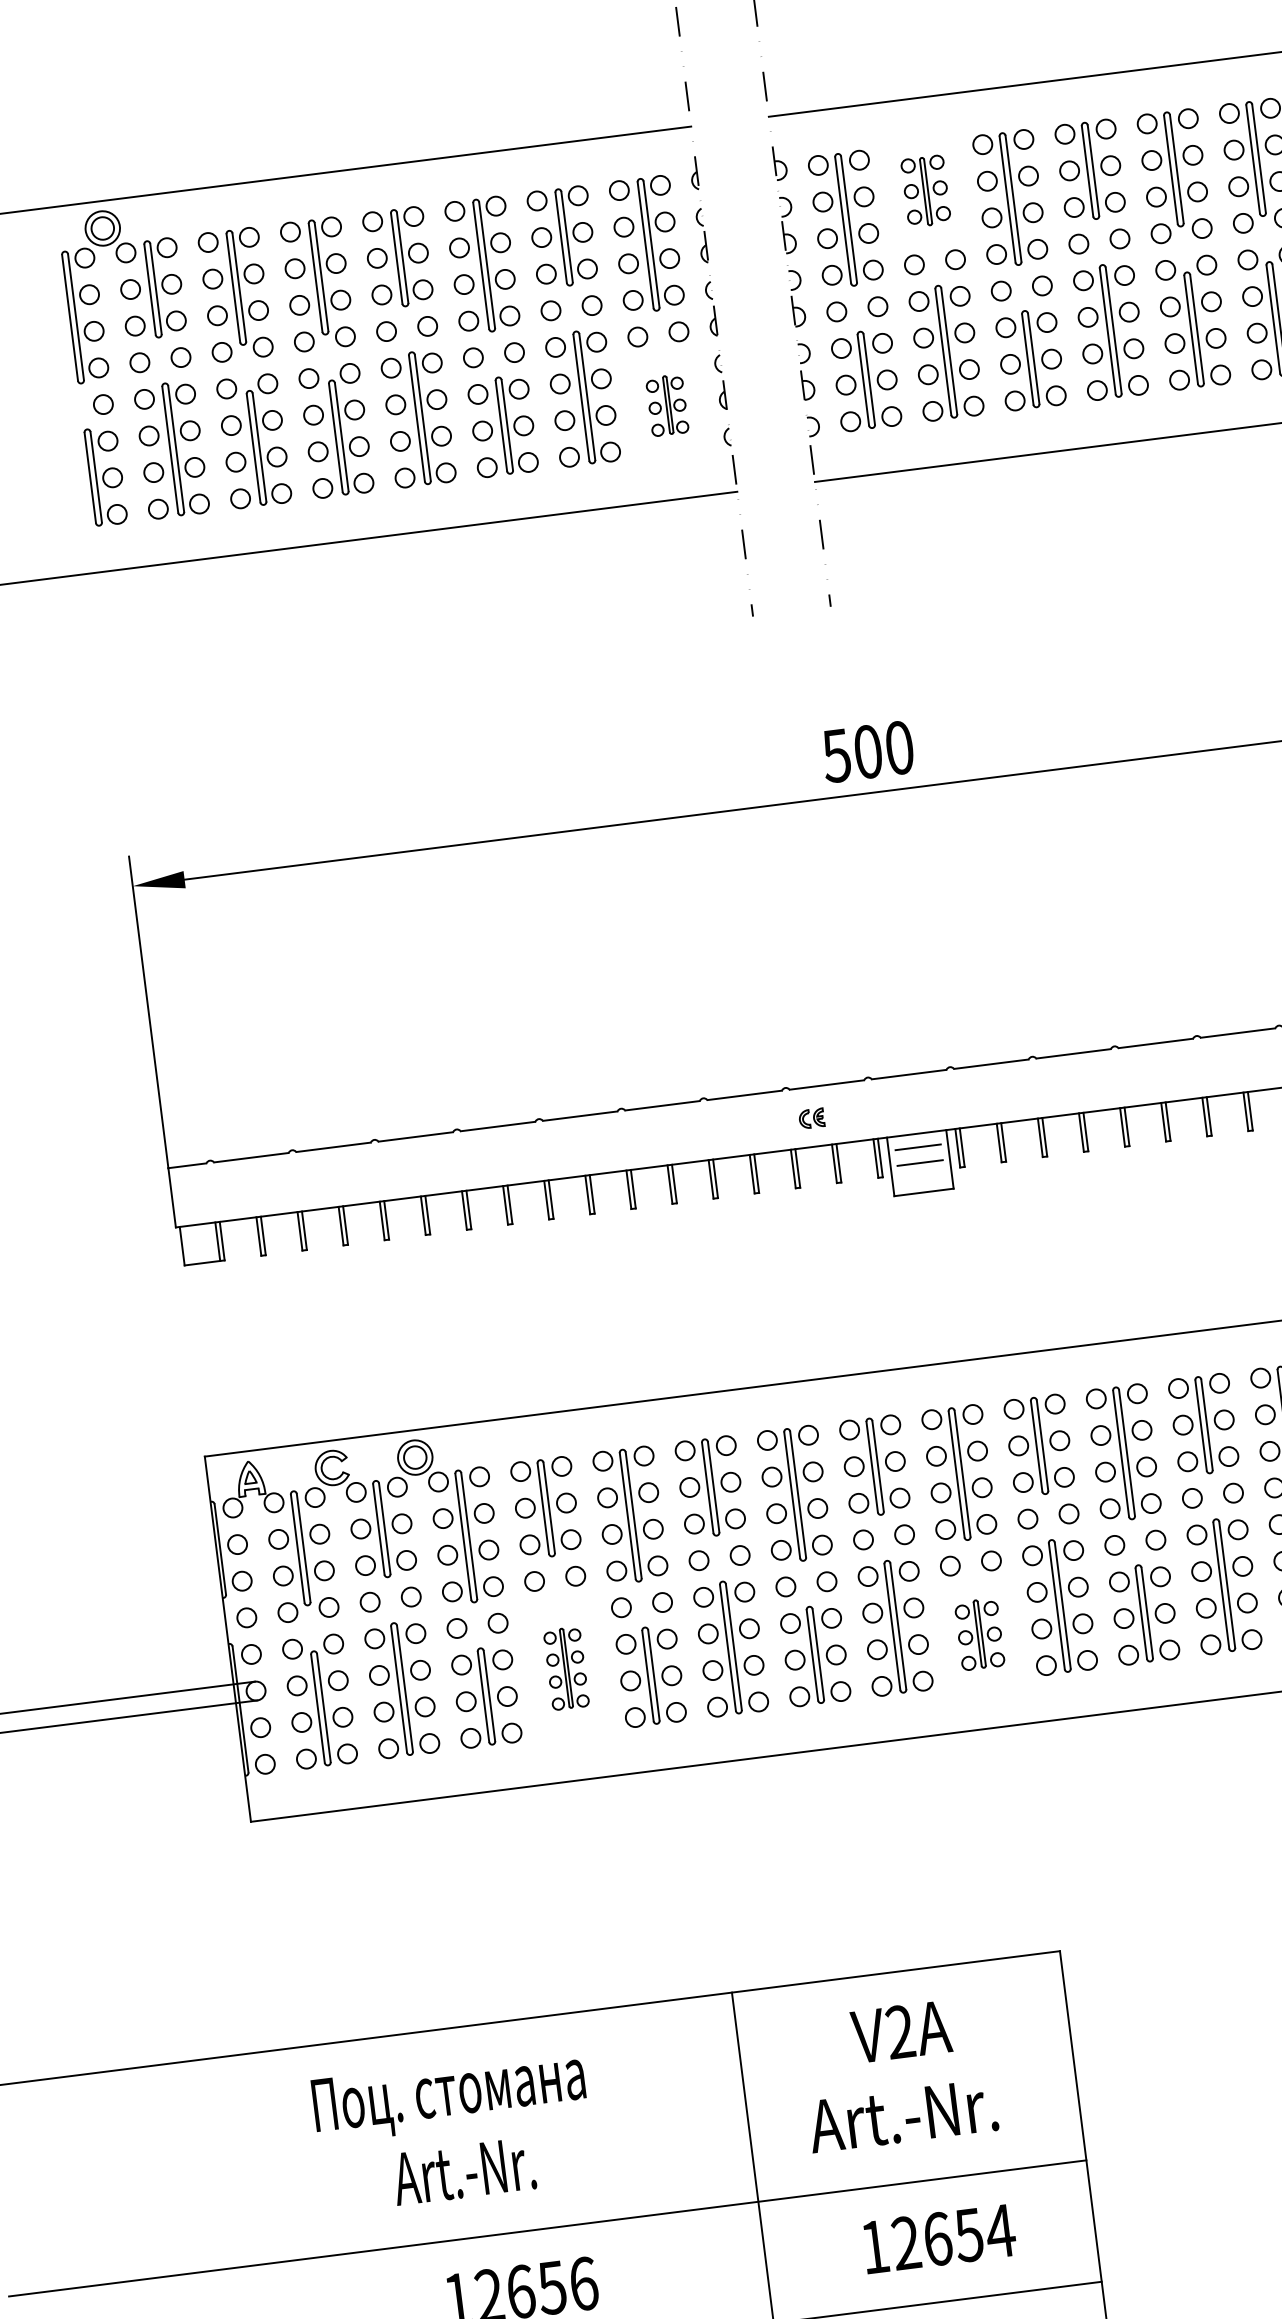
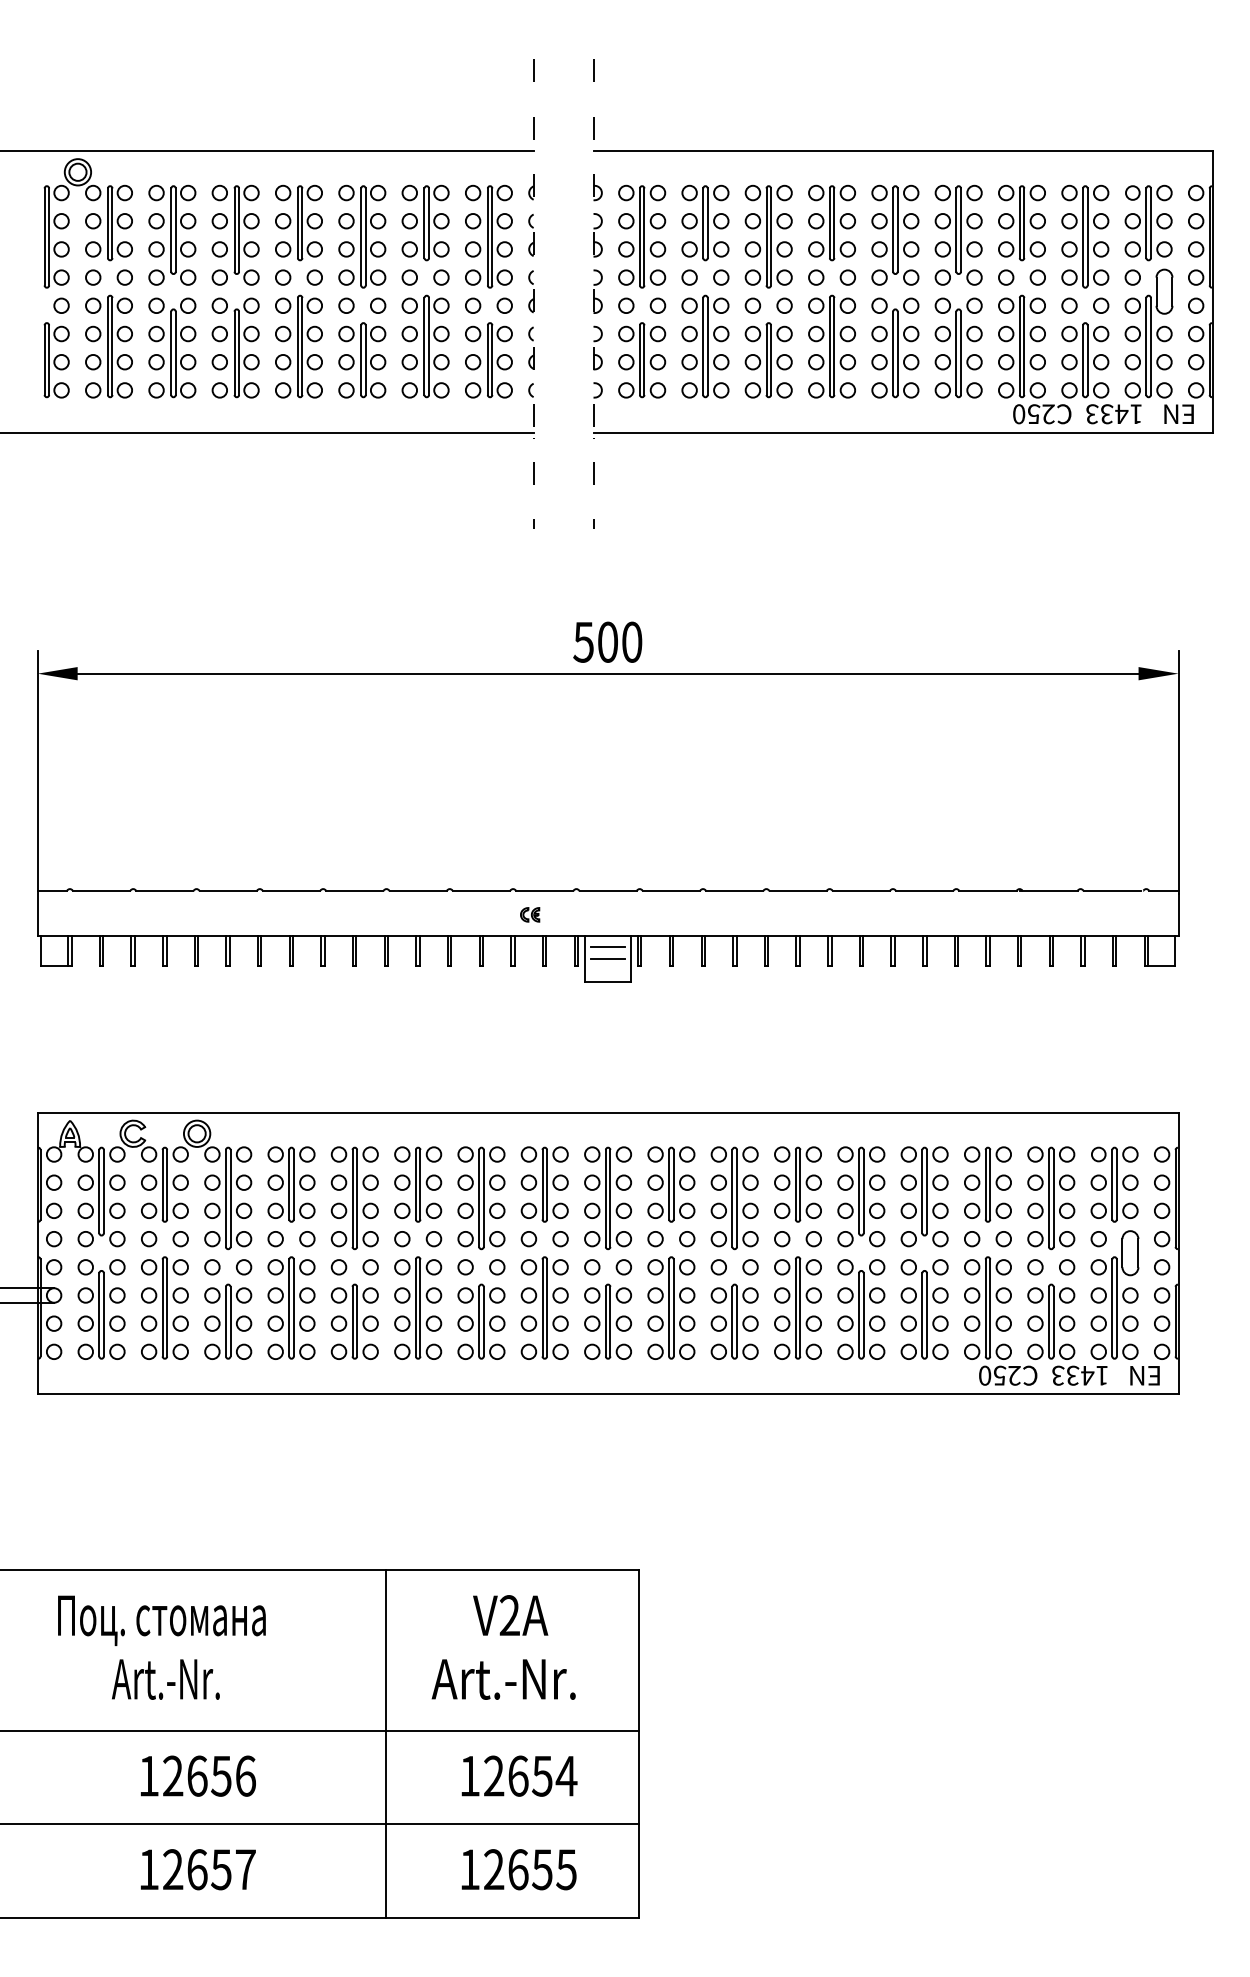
part: (925, 190) -> (705, 222), size x1.43
part: (666, 405) -> (488, 360), size x1.67
part: (979, 1634) -> (607, 1321), size x1.43
part: (566, 1667) -> (291, 1307), size x1.67

